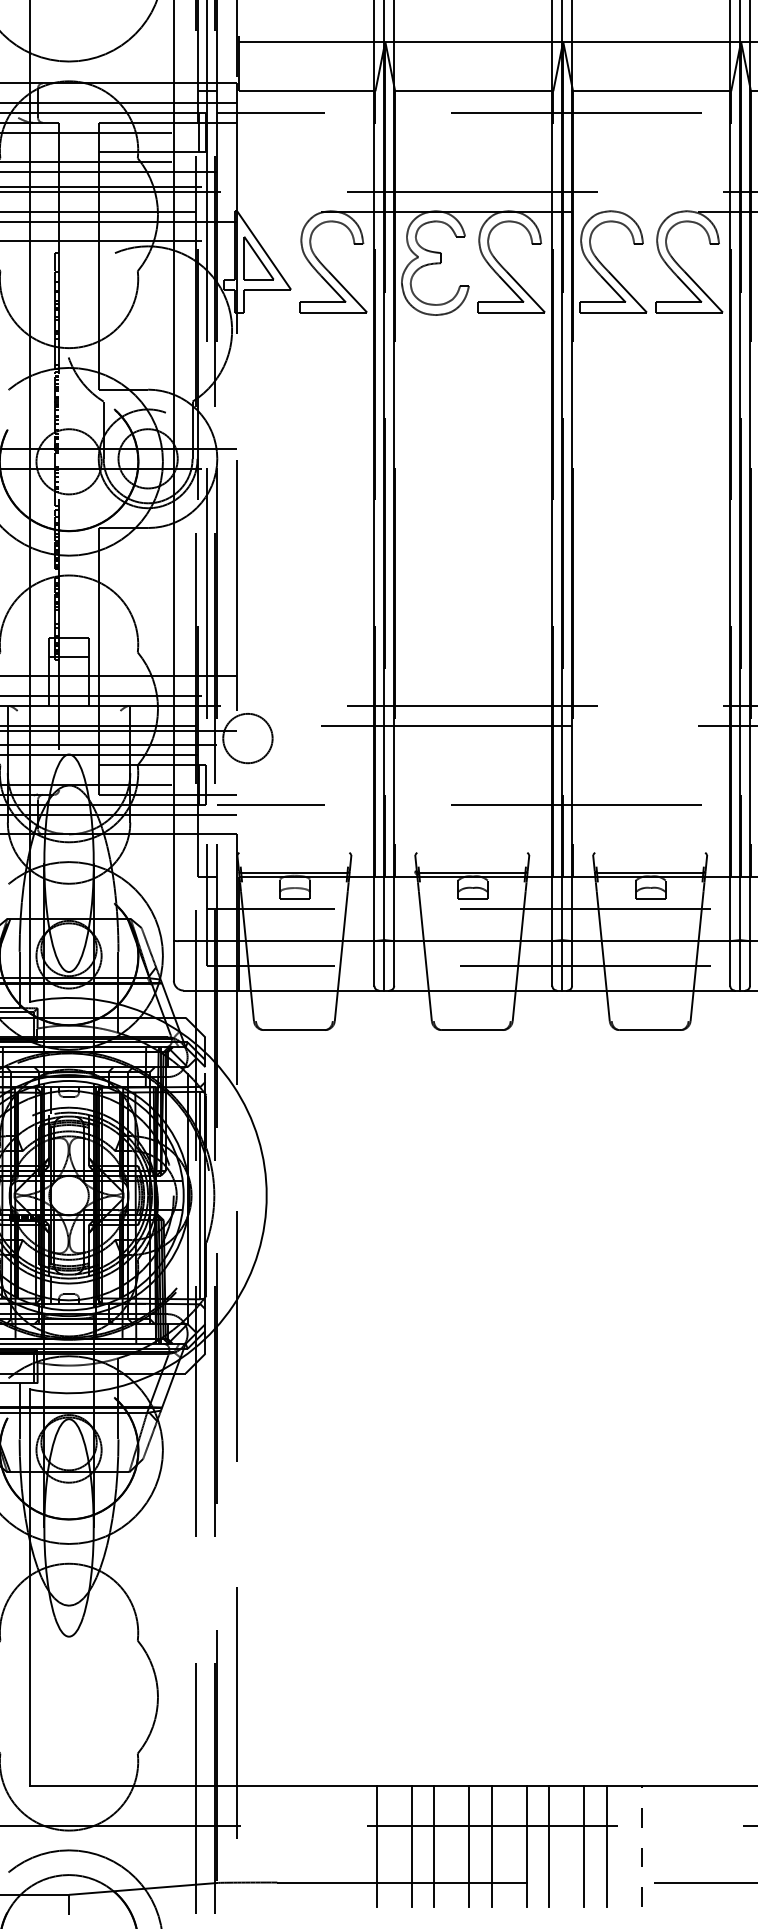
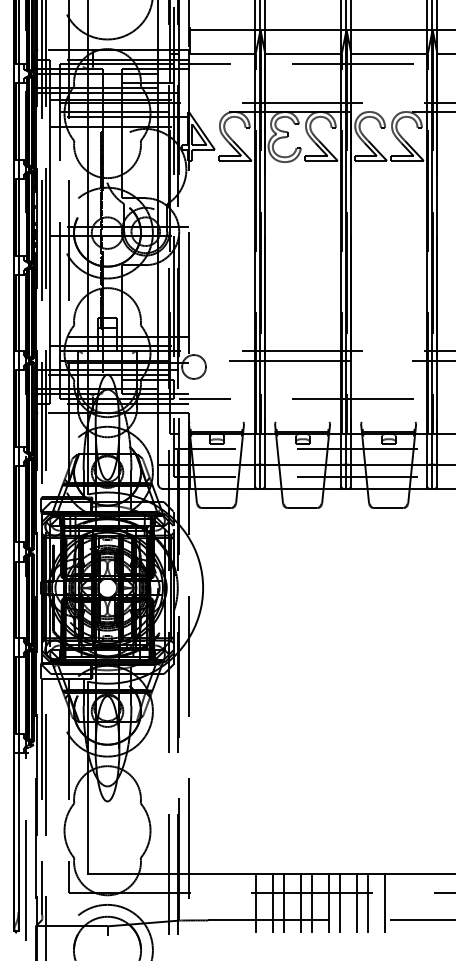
line: (641, 1845) -> (384, 902), dashed -> solid

